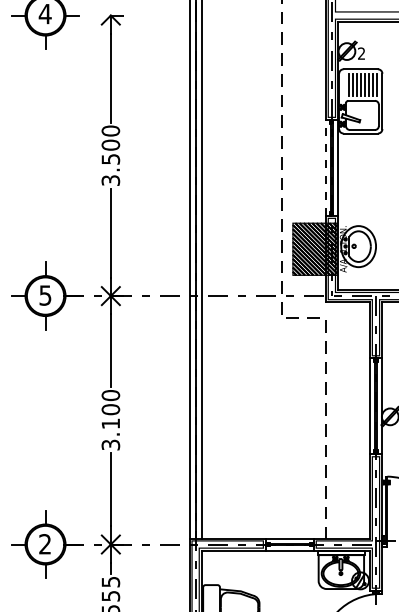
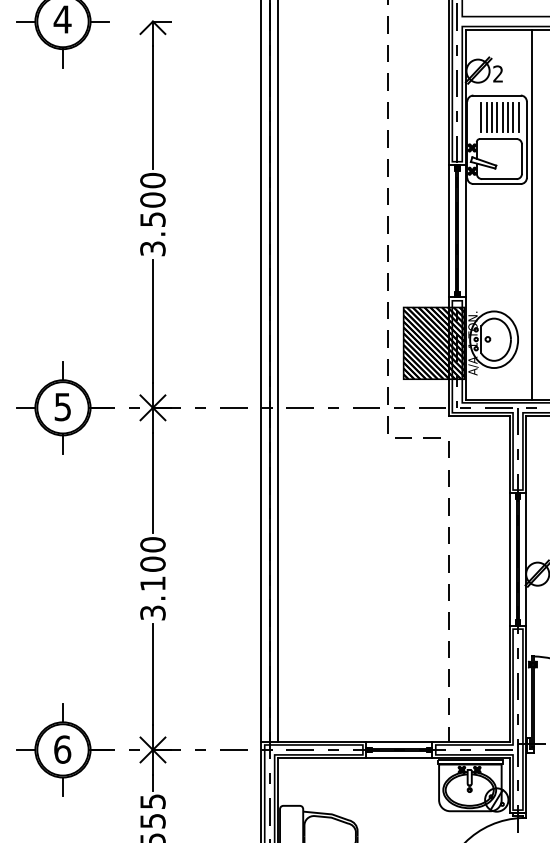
line: (385, 155) -> (531, 214), added
line: (326, 167) -> (449, 230), dashed -> solid
text: (45, 544) -> (62, 749), 2 -> 6

